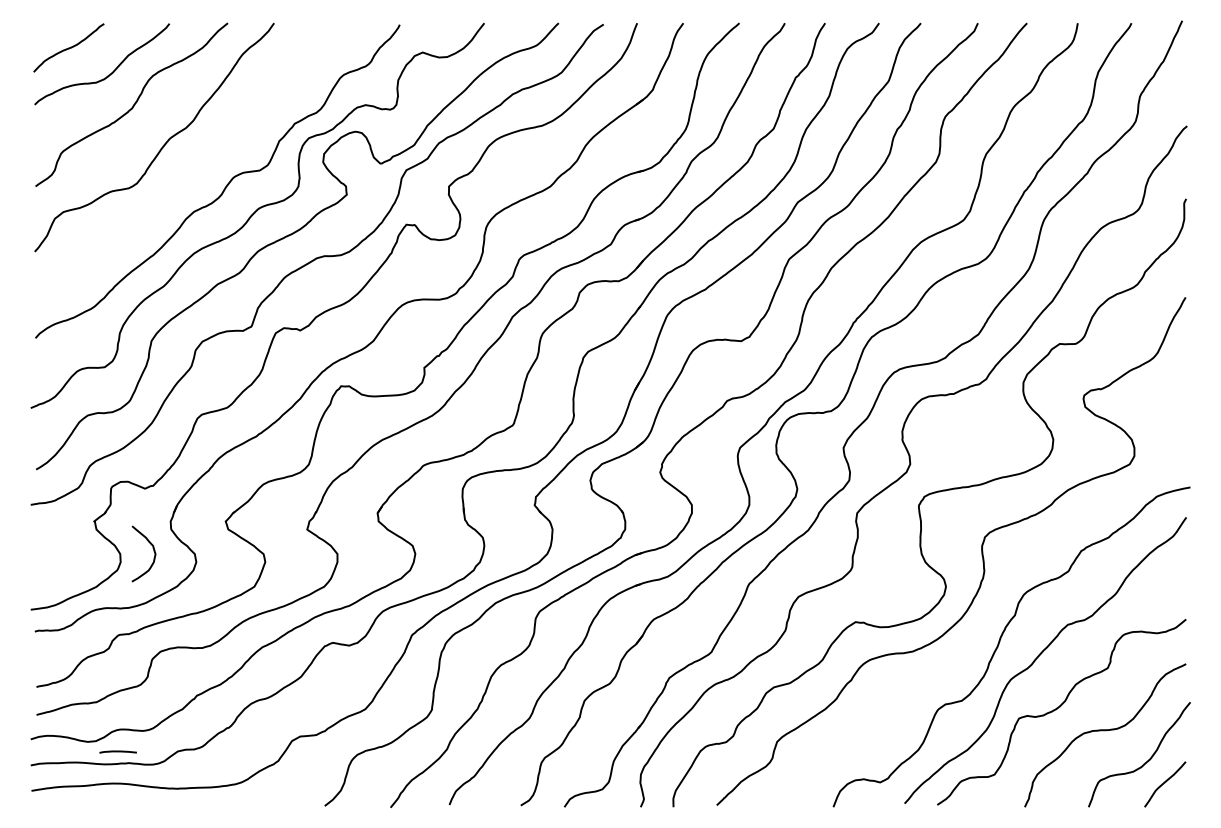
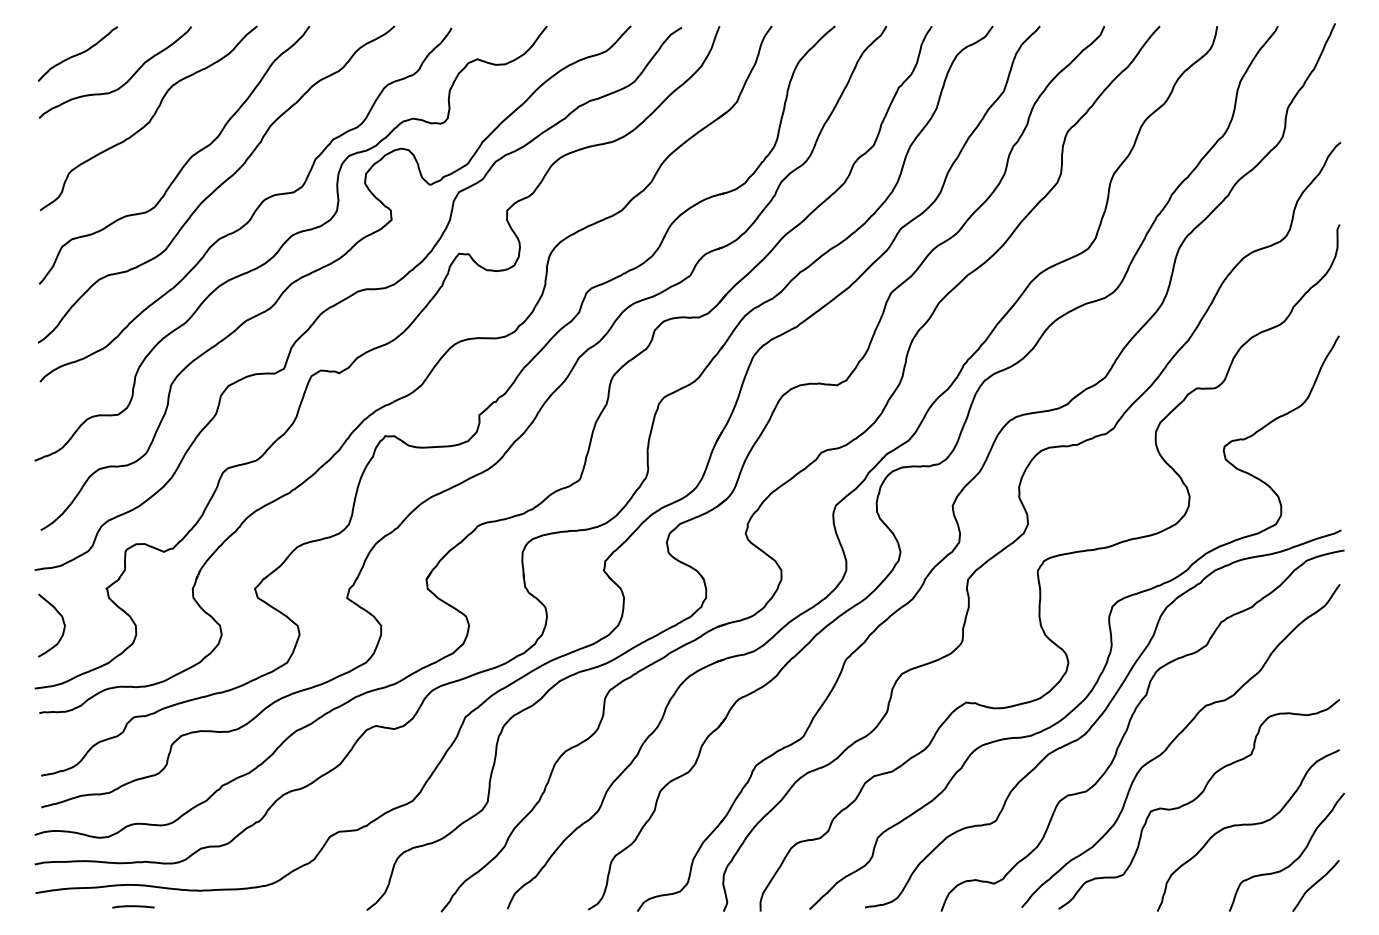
curve: (193, 164) -> (218, 185), added
curve: (153, 551) -> (62, 622), moved
curve: (975, 634) -> (1101, 716), added
line: (117, 751) -> (132, 906), moved

